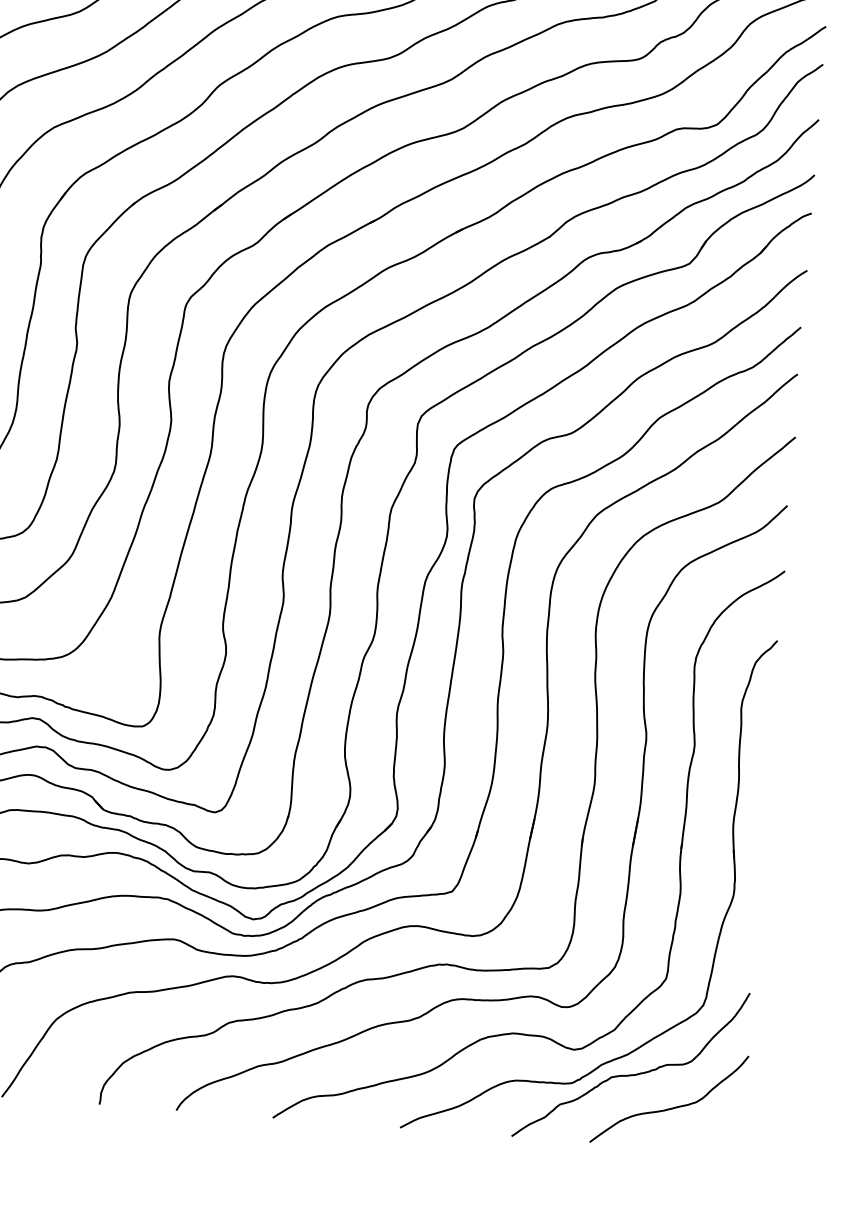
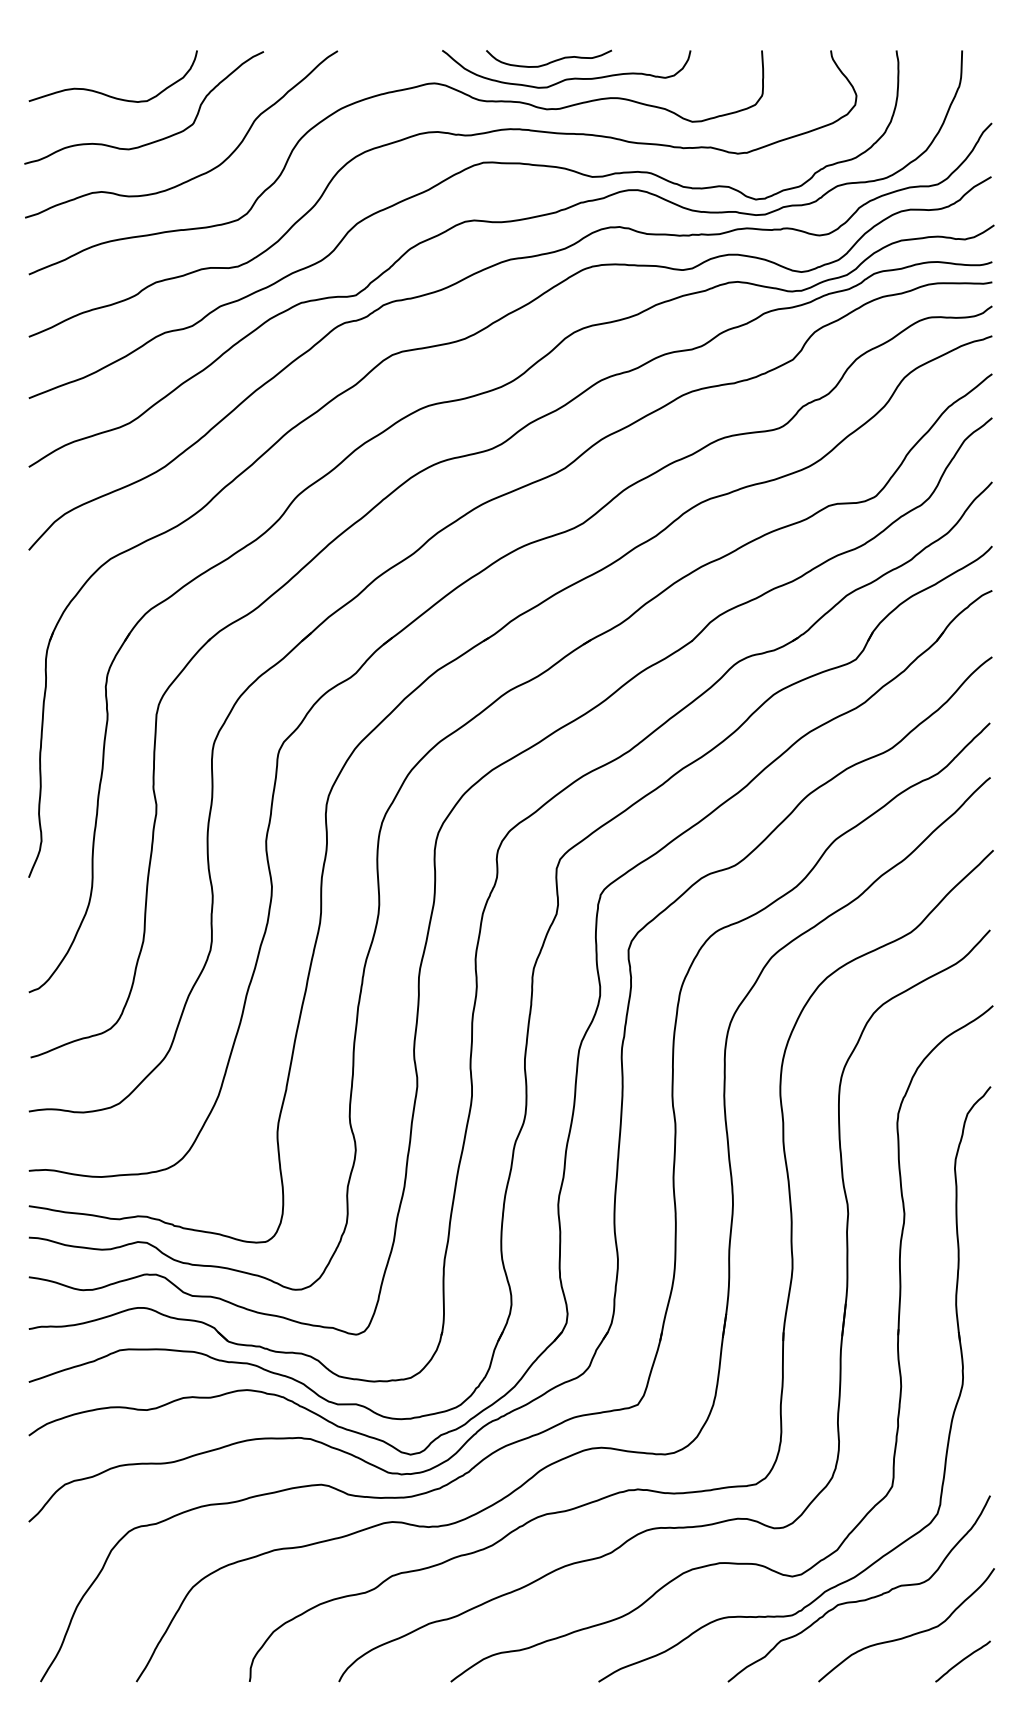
curve: (715, 1134) -> (962, 1661), added

